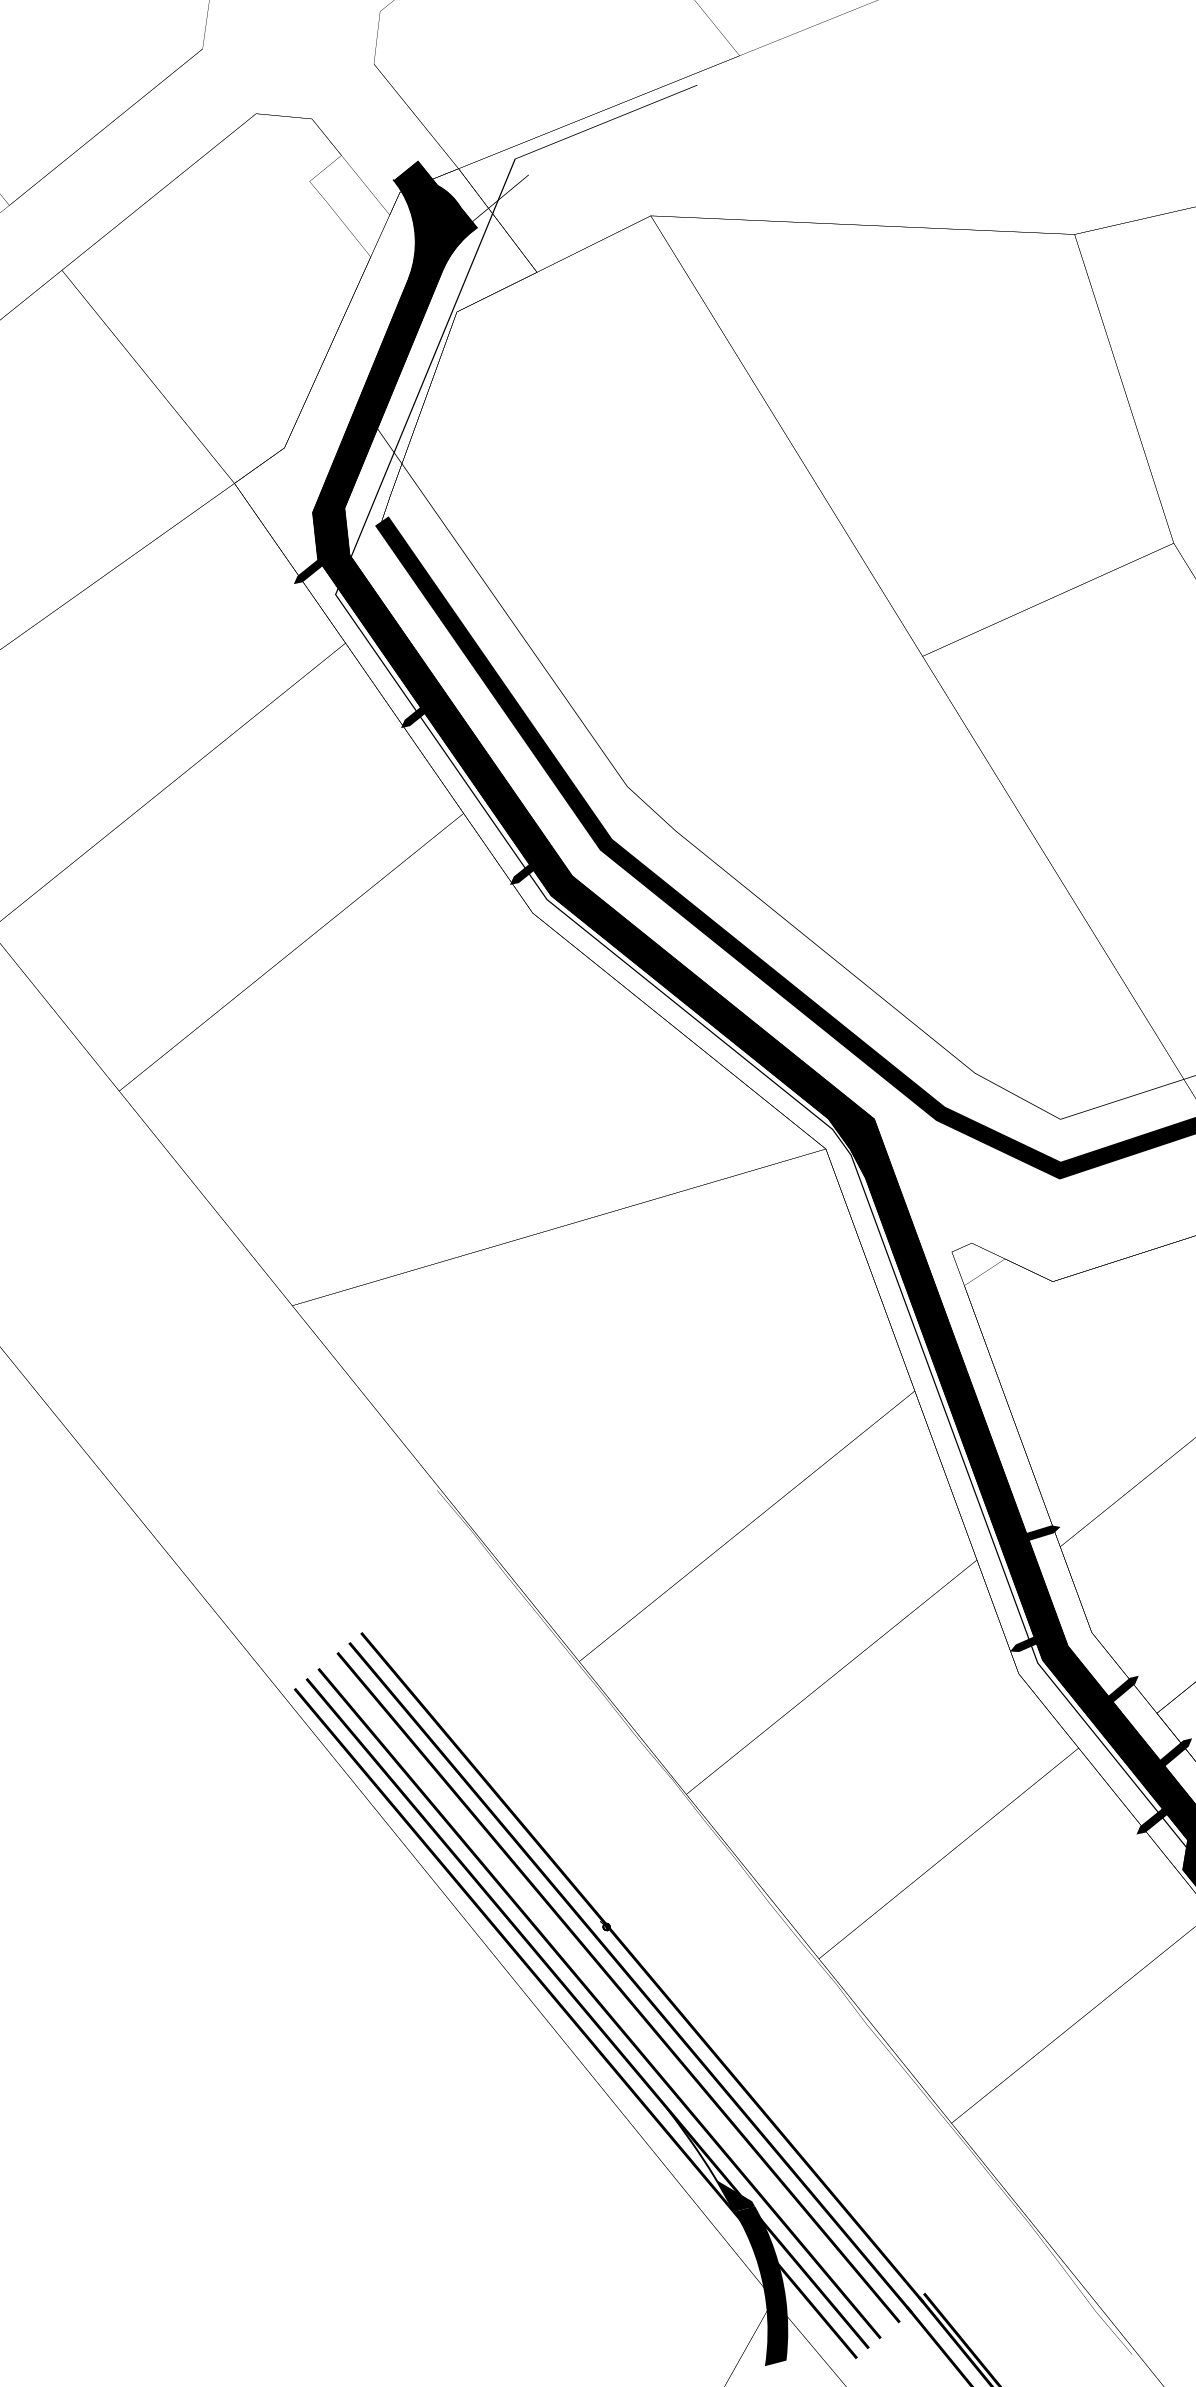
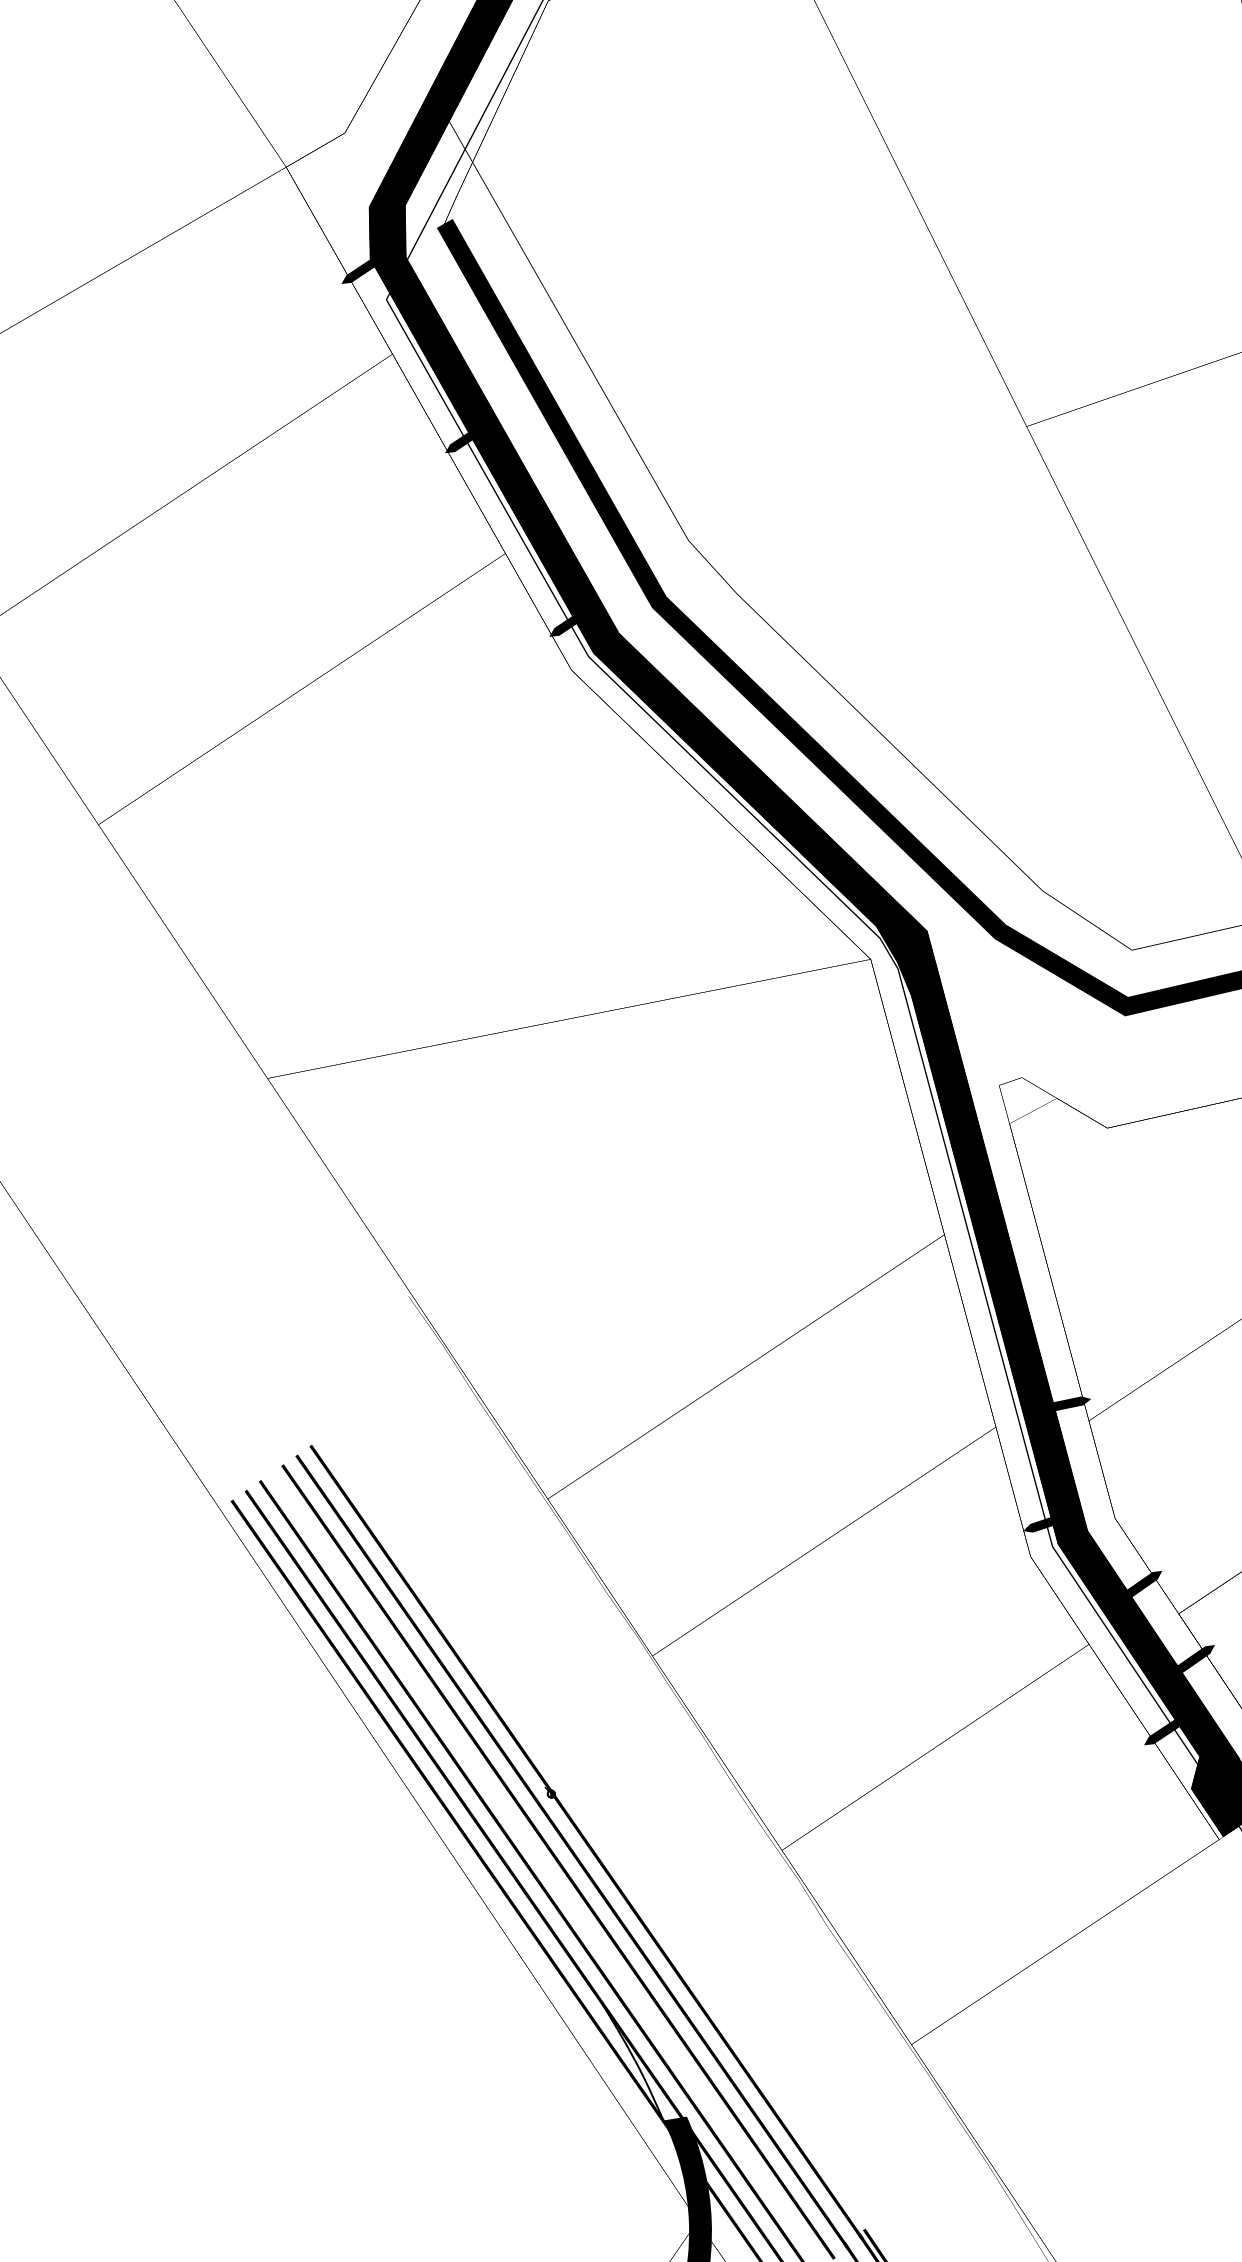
fill: (735, 2195) -> (666, 2102), removed

